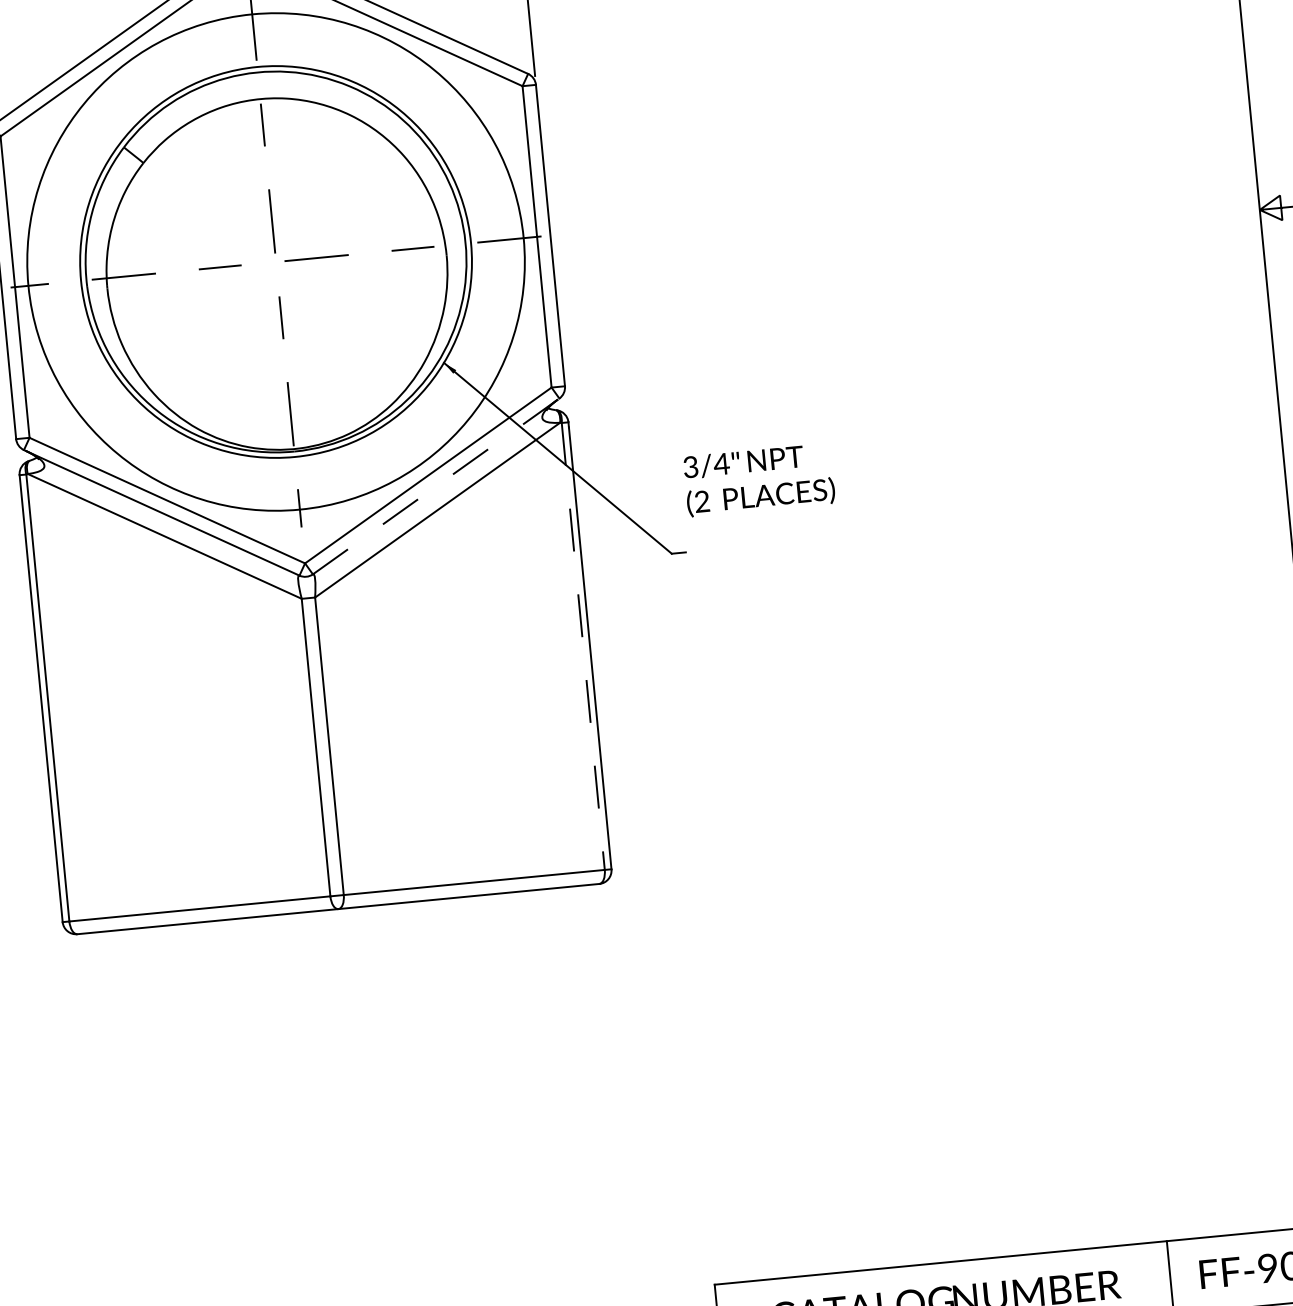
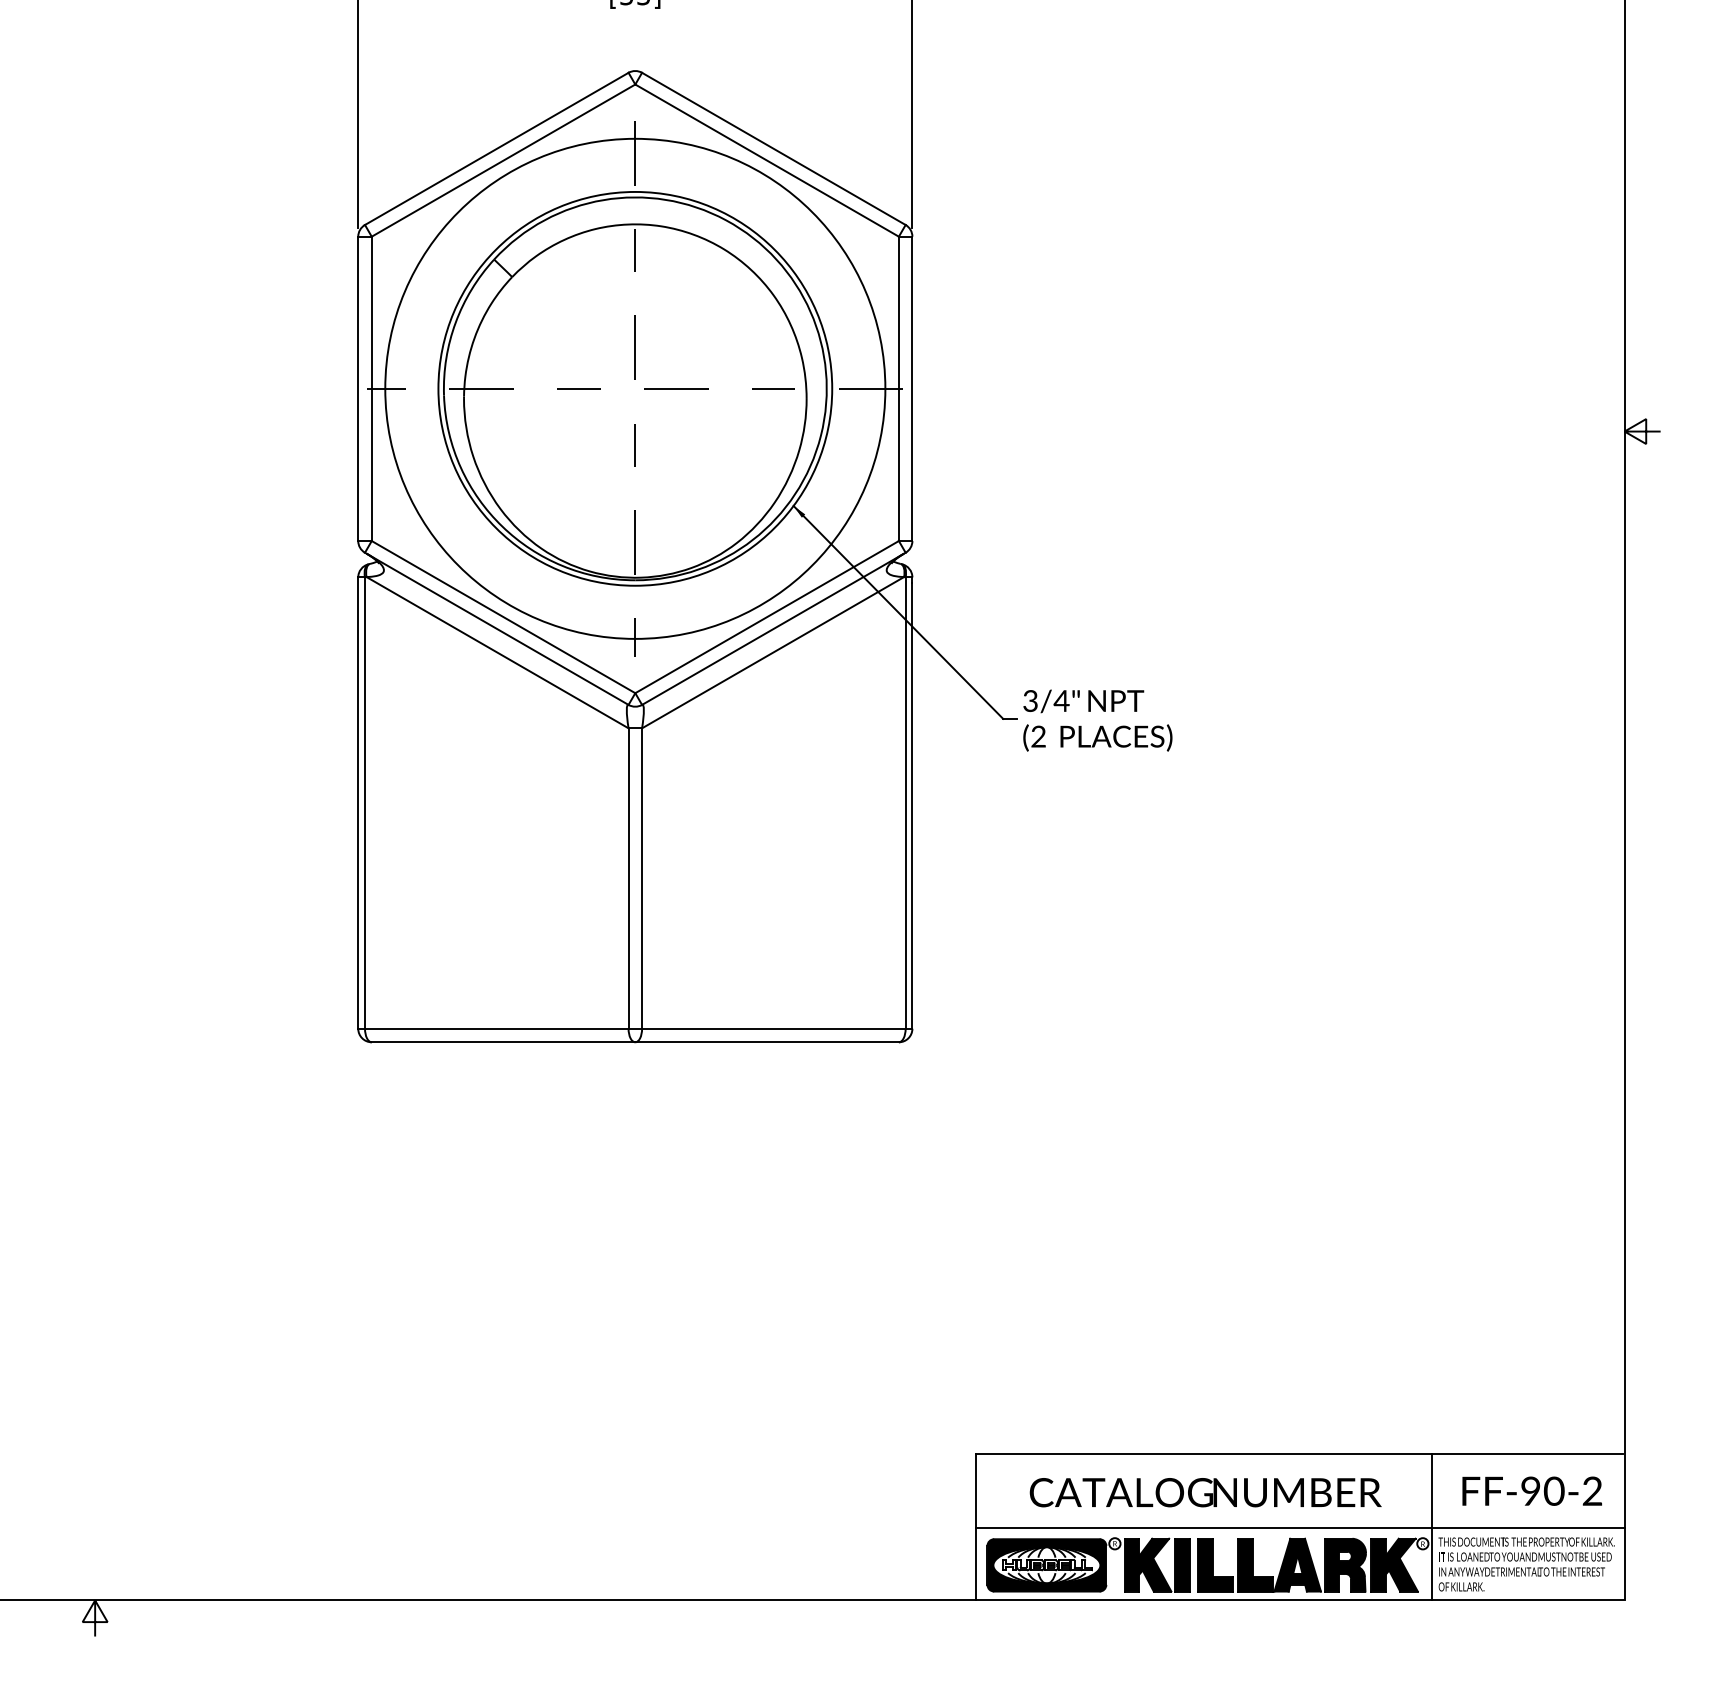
text: (758, 480) -> (1097, 720), moved
line: (436, 486) -> (774, 628), dashed -> solid
line: (583, 646) -> (905, 803), dashed -> solid

